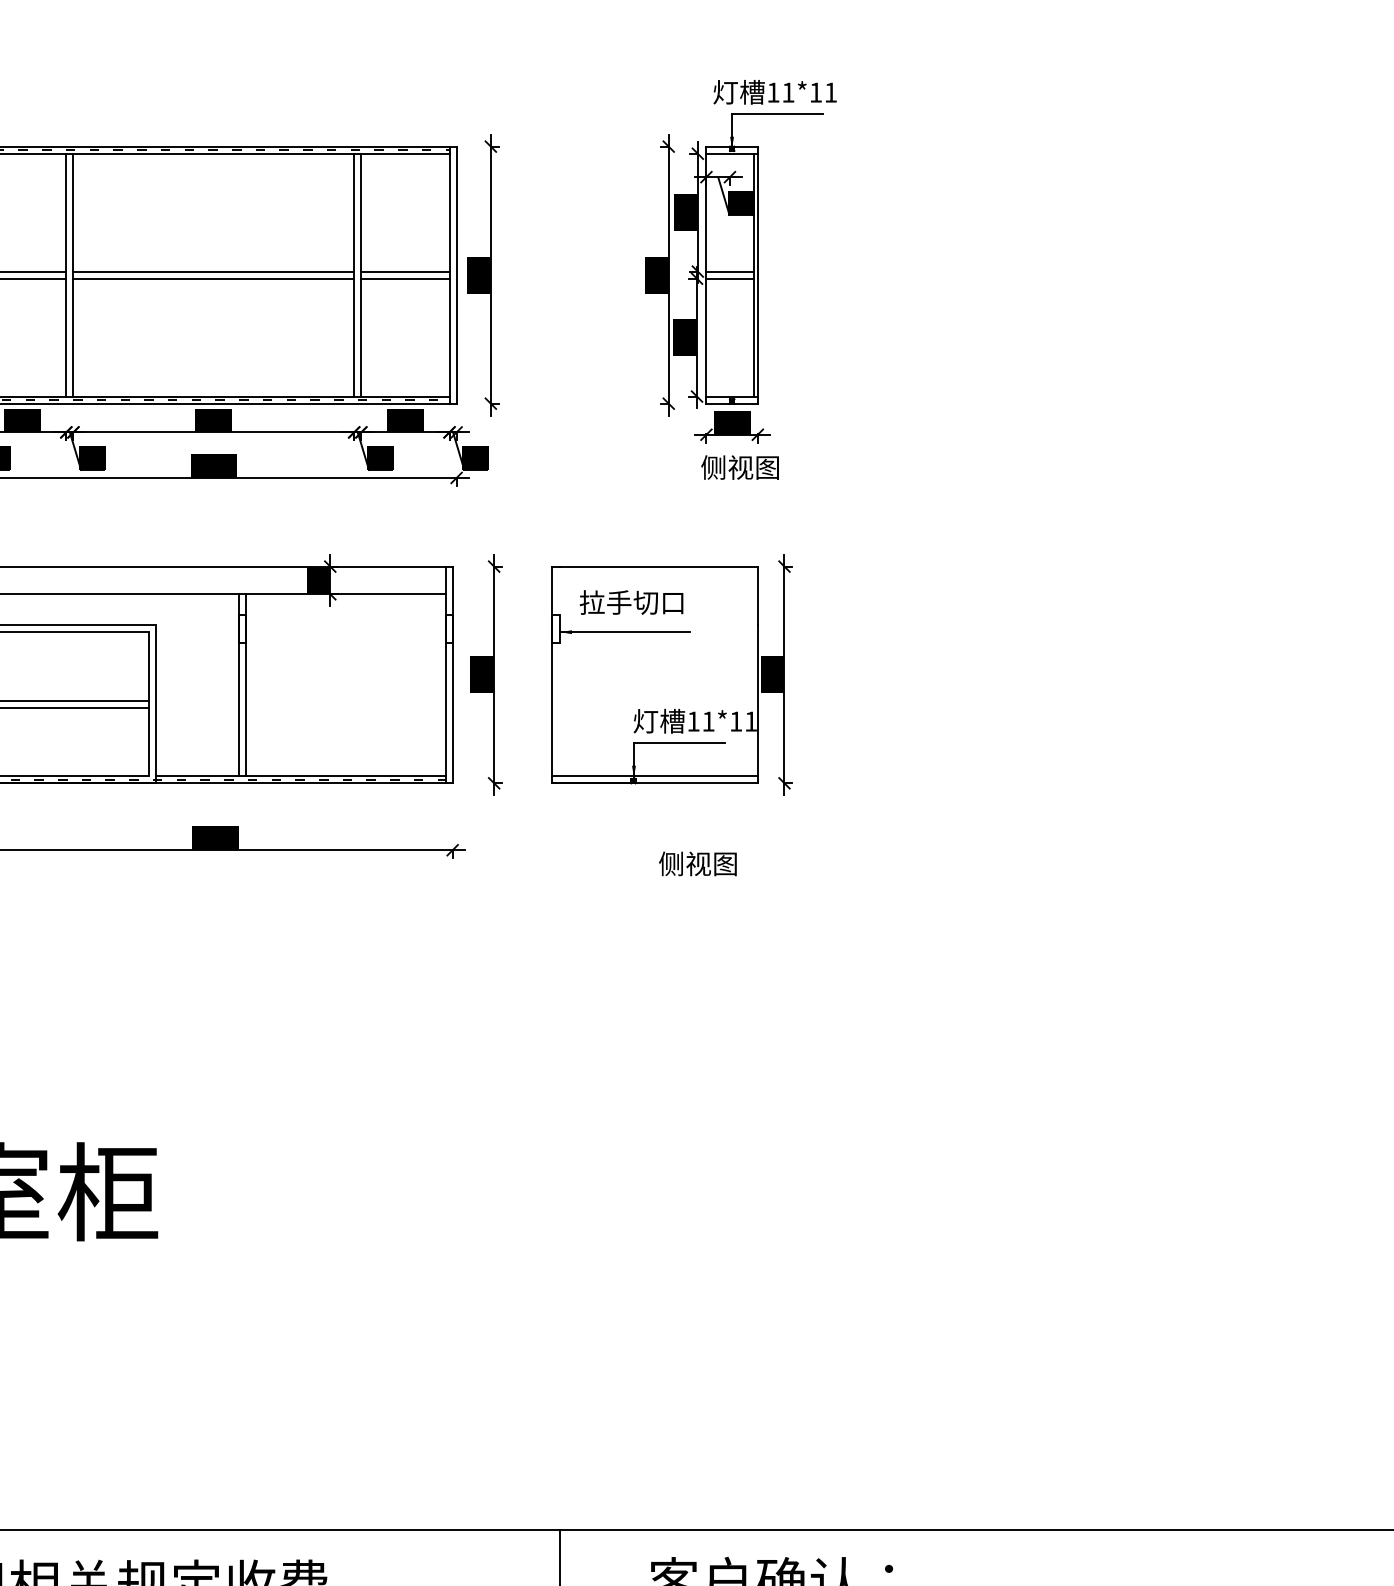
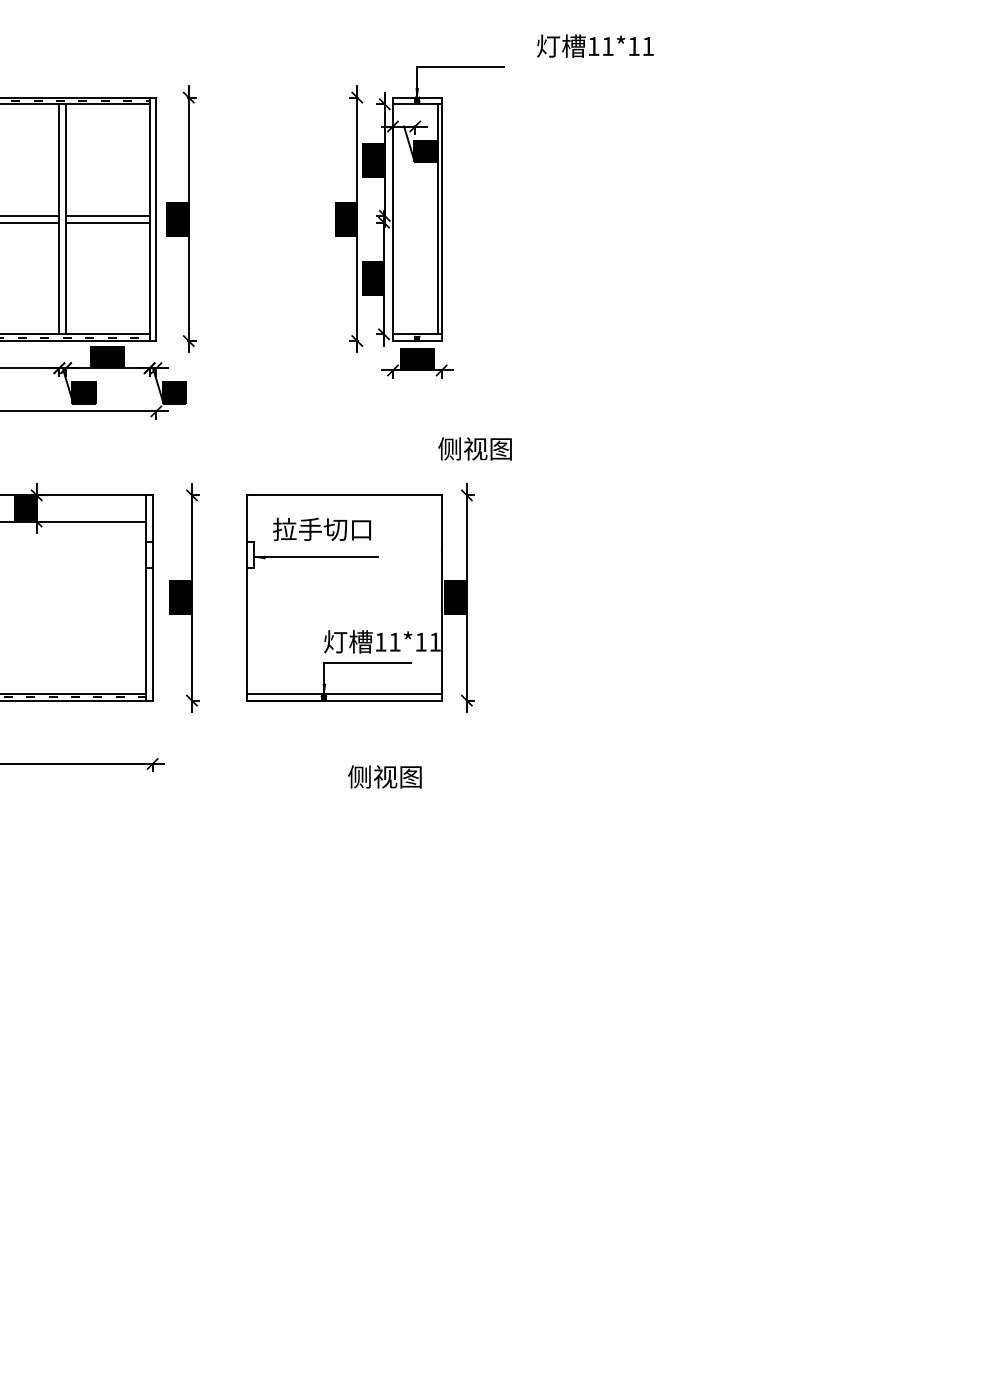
text: (774, 92) -> (594, 46), moved
line: (730, 271) -> (415, 215), removed
line: (730, 278) -> (415, 222), removed
text: (739, 467) -> (474, 448), moved

